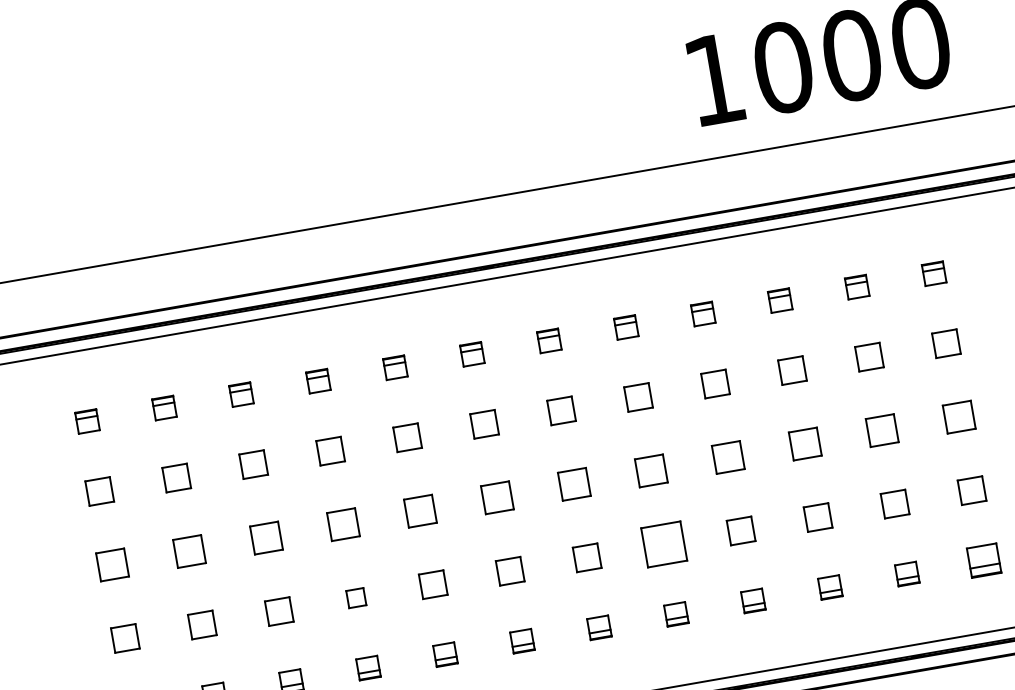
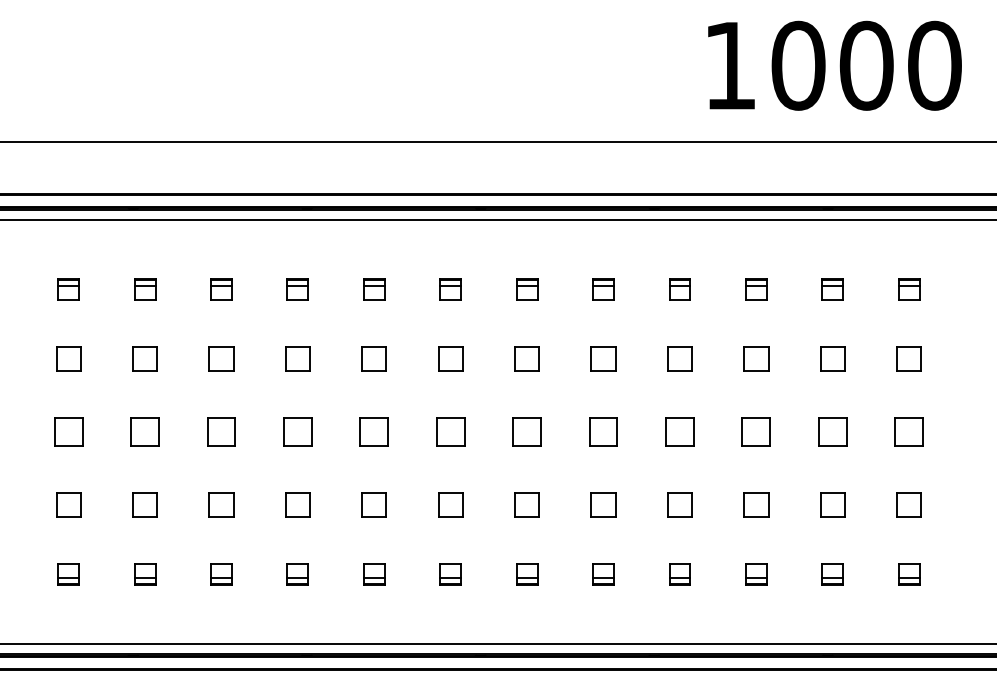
part: (664, 543) -> (603, 504), size x0.62
part: (984, 560) -> (909, 574), size x0.71
part: (355, 597) -> (297, 504), size x1.43

